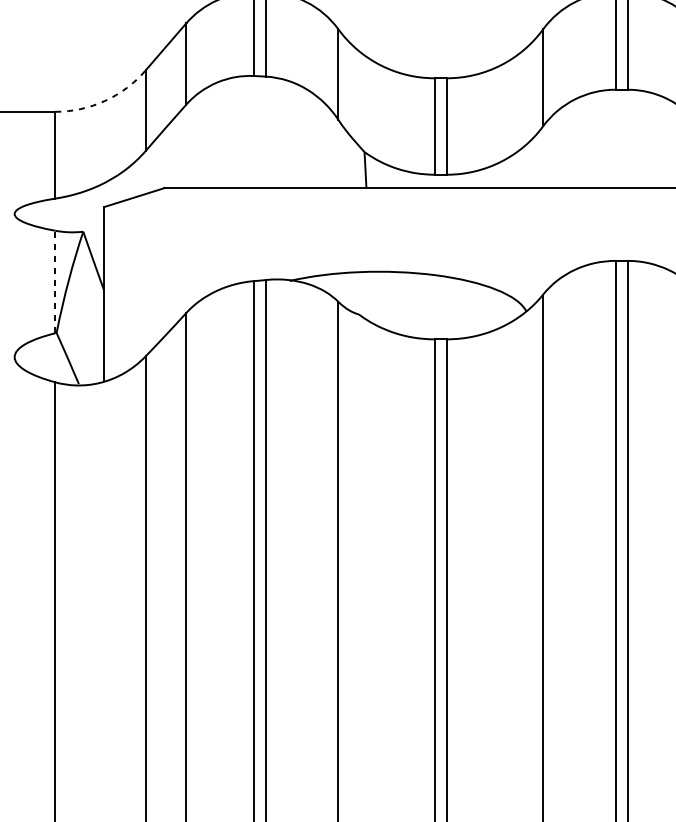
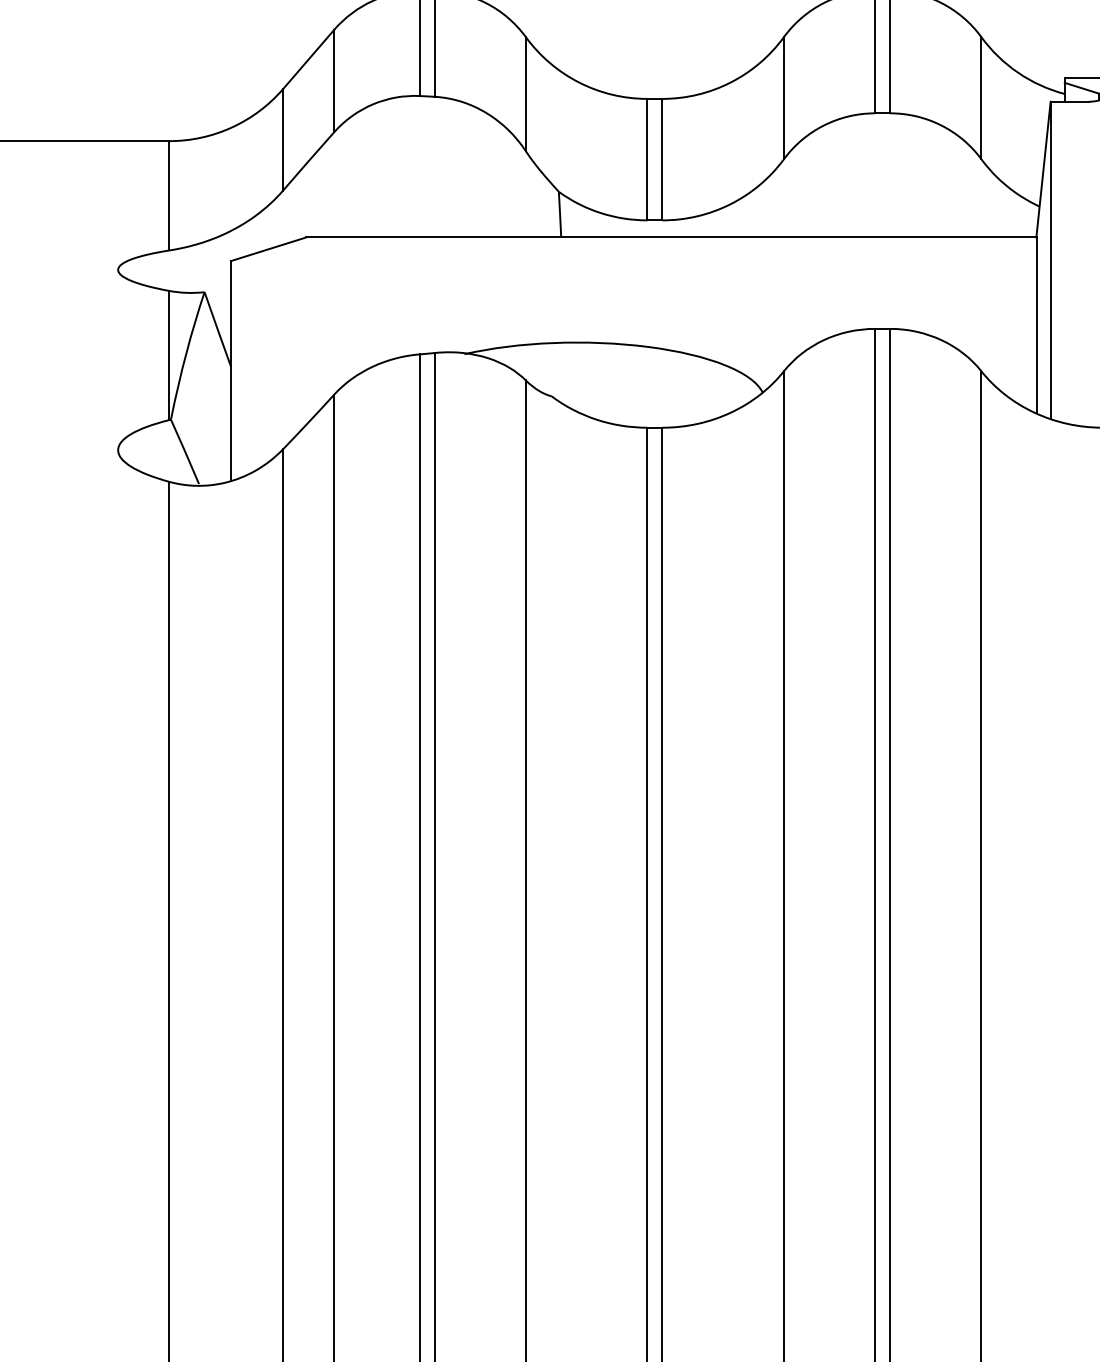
arc: (104, 100) -> (231, 127), dashed -> solid
line: (55, 282) -> (169, 355), dashed -> solid

